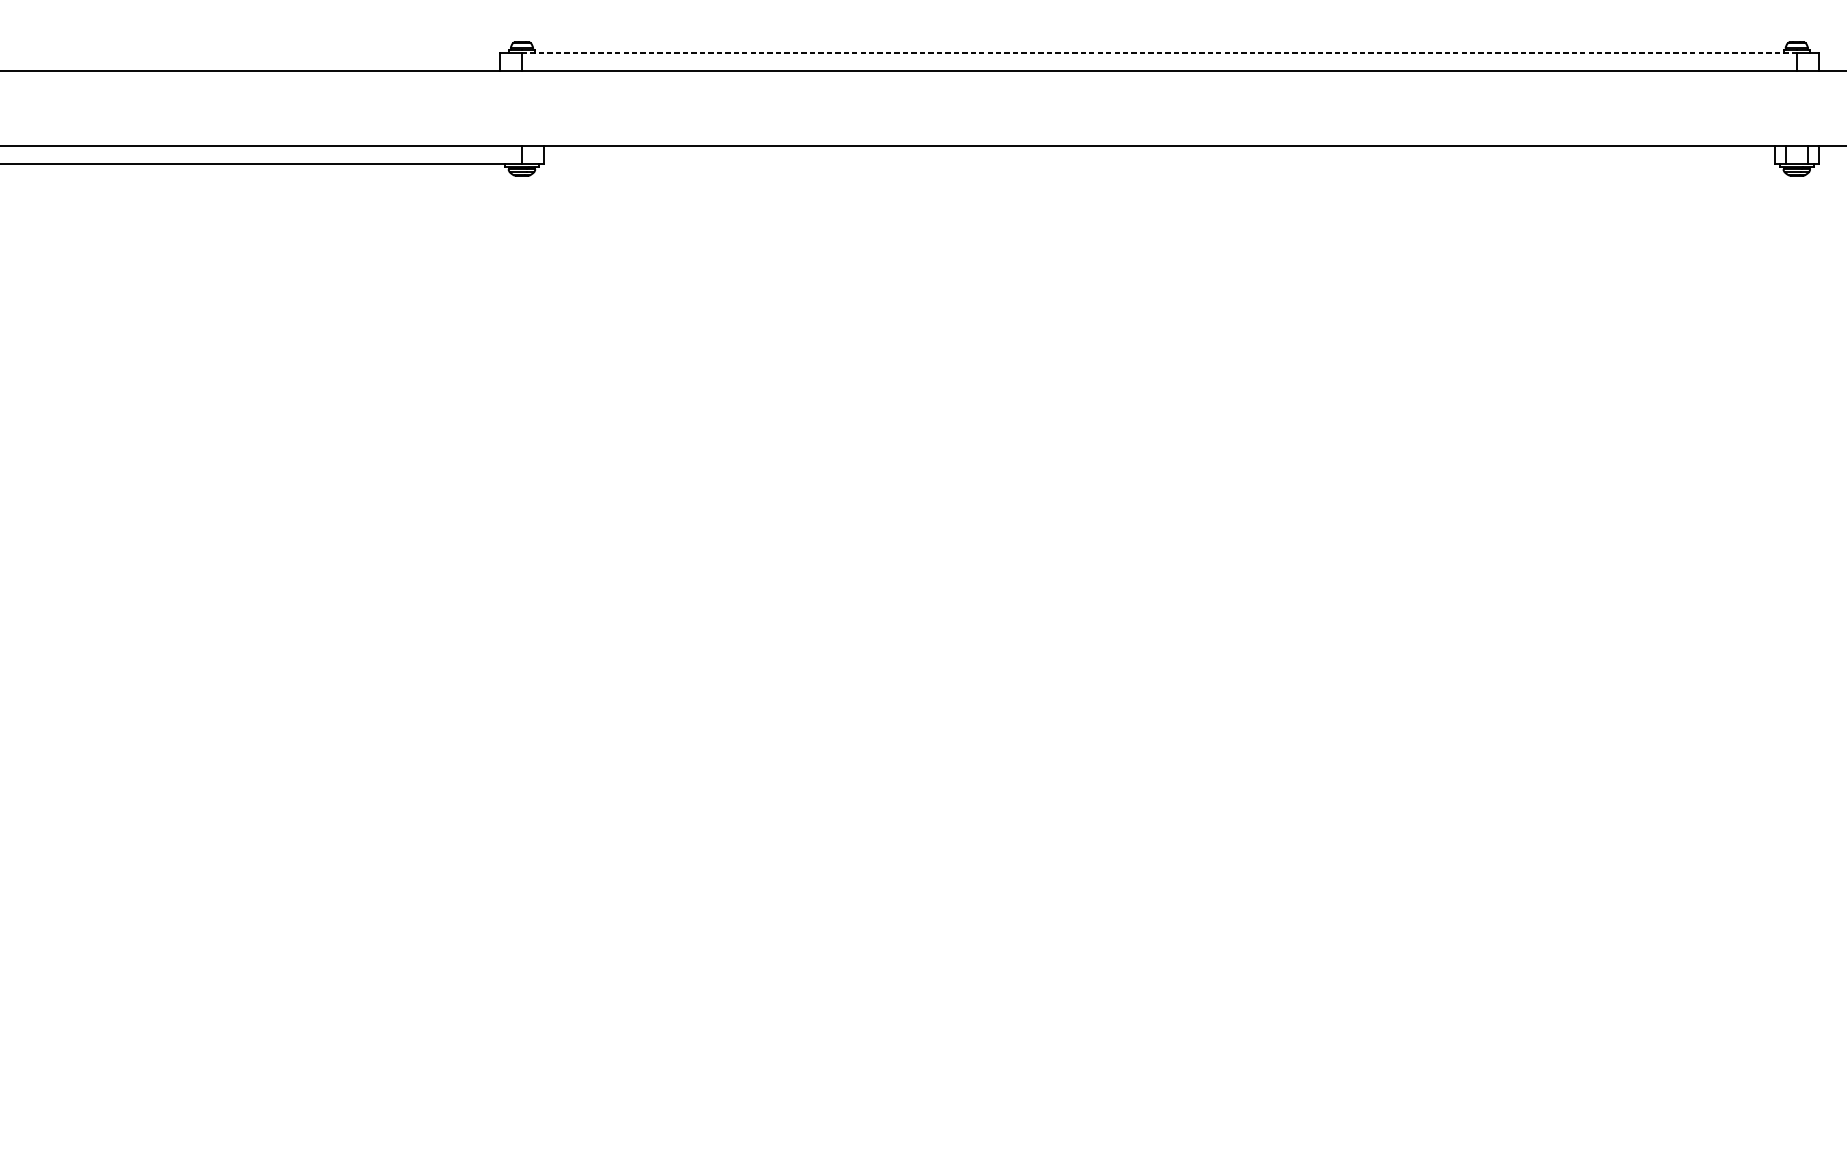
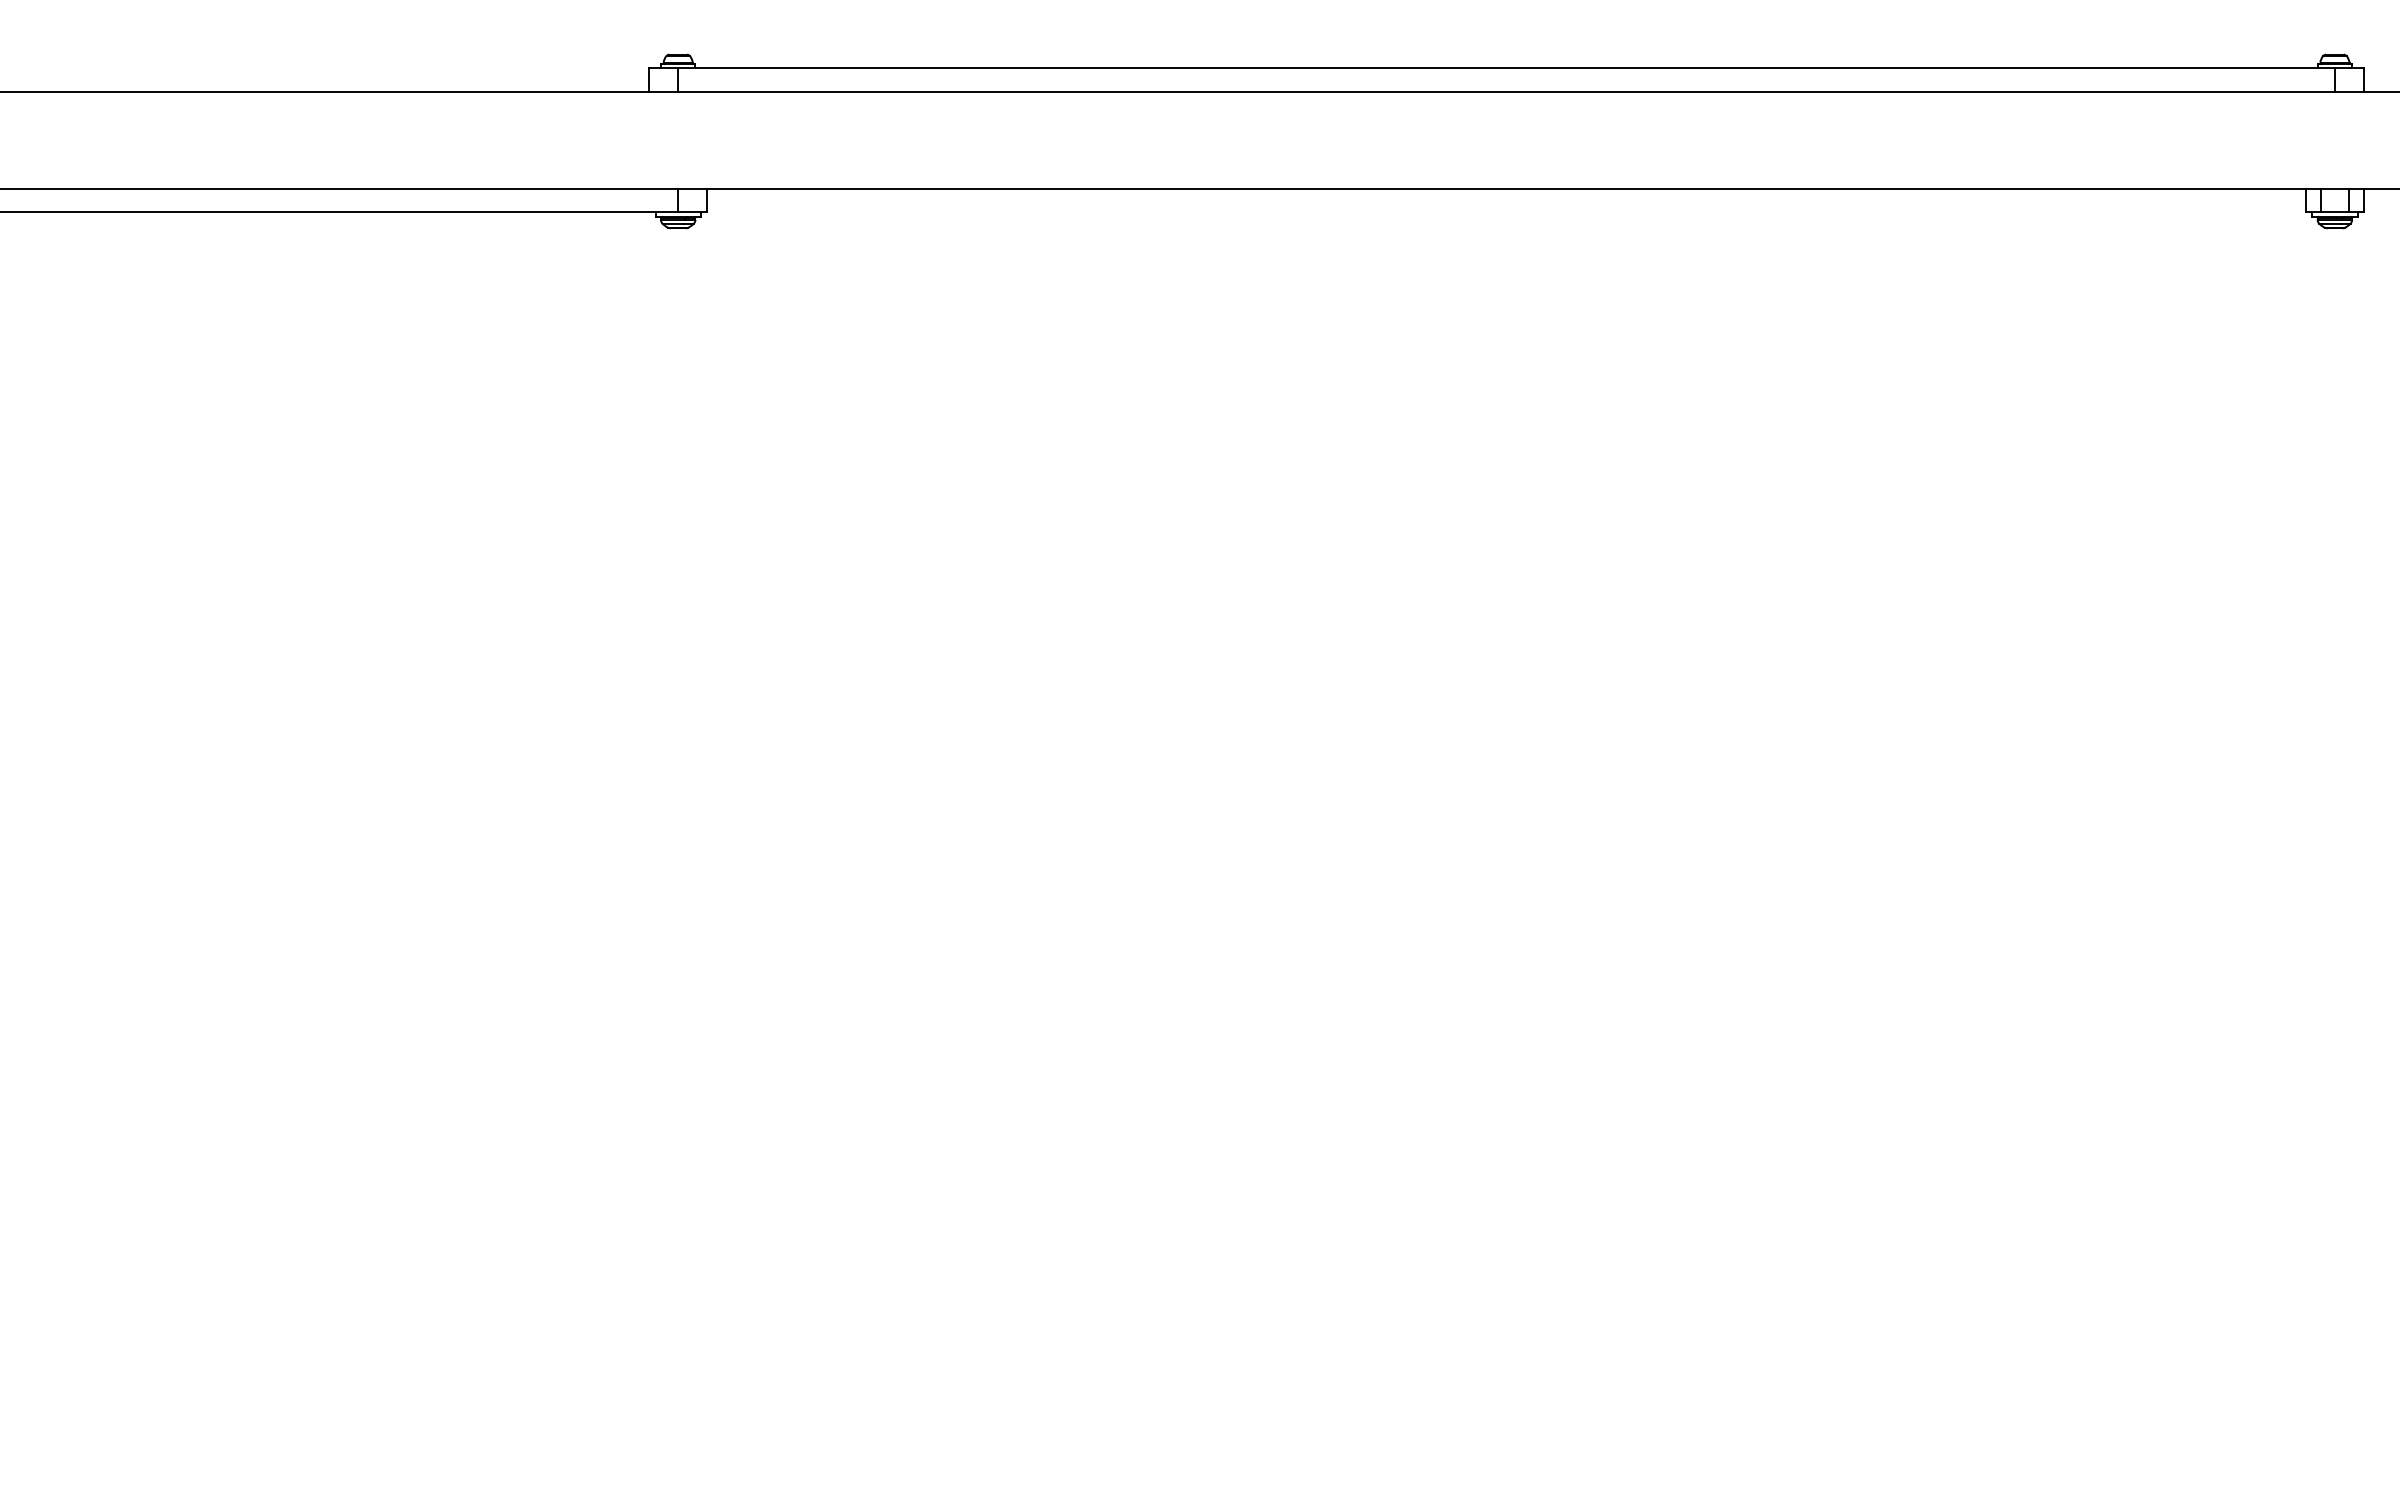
line: (1160, 52) -> (1507, 68), dashed -> solid

